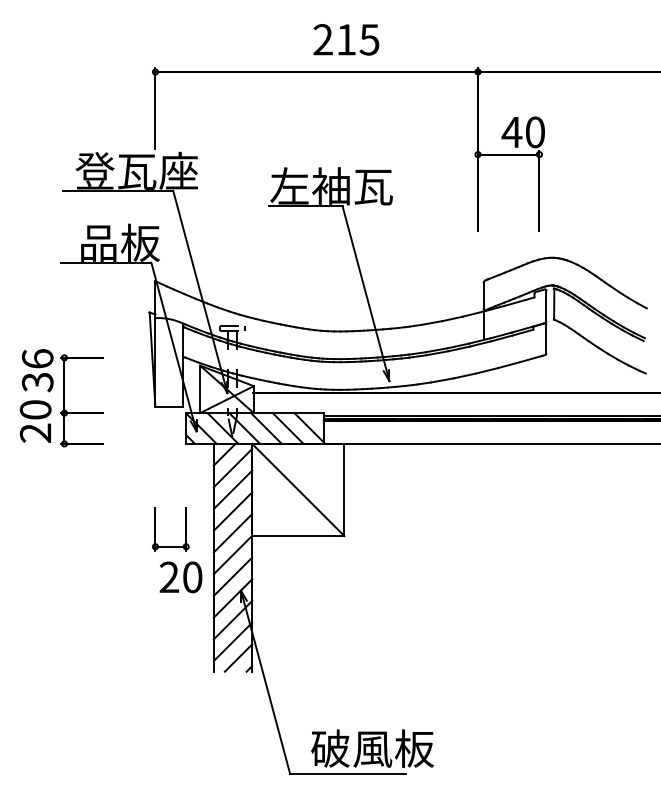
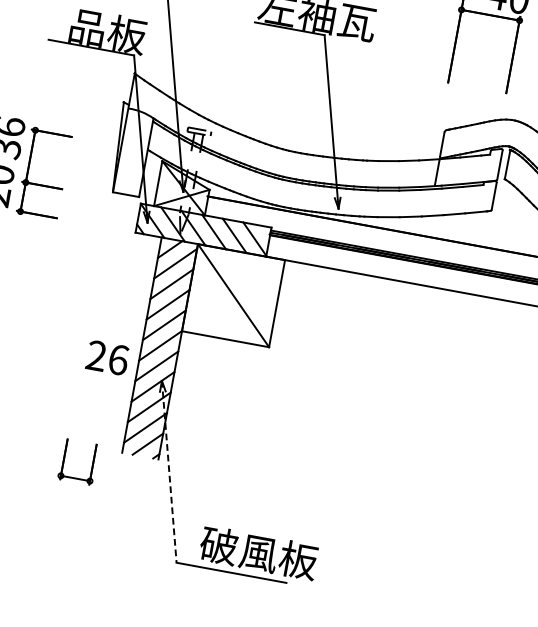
part: (155, 529) -> (63, 459), moved
text: (192, 577) -> (118, 360), 20 -> 26
line: (265, 682) -> (169, 471), solid -> dashed

